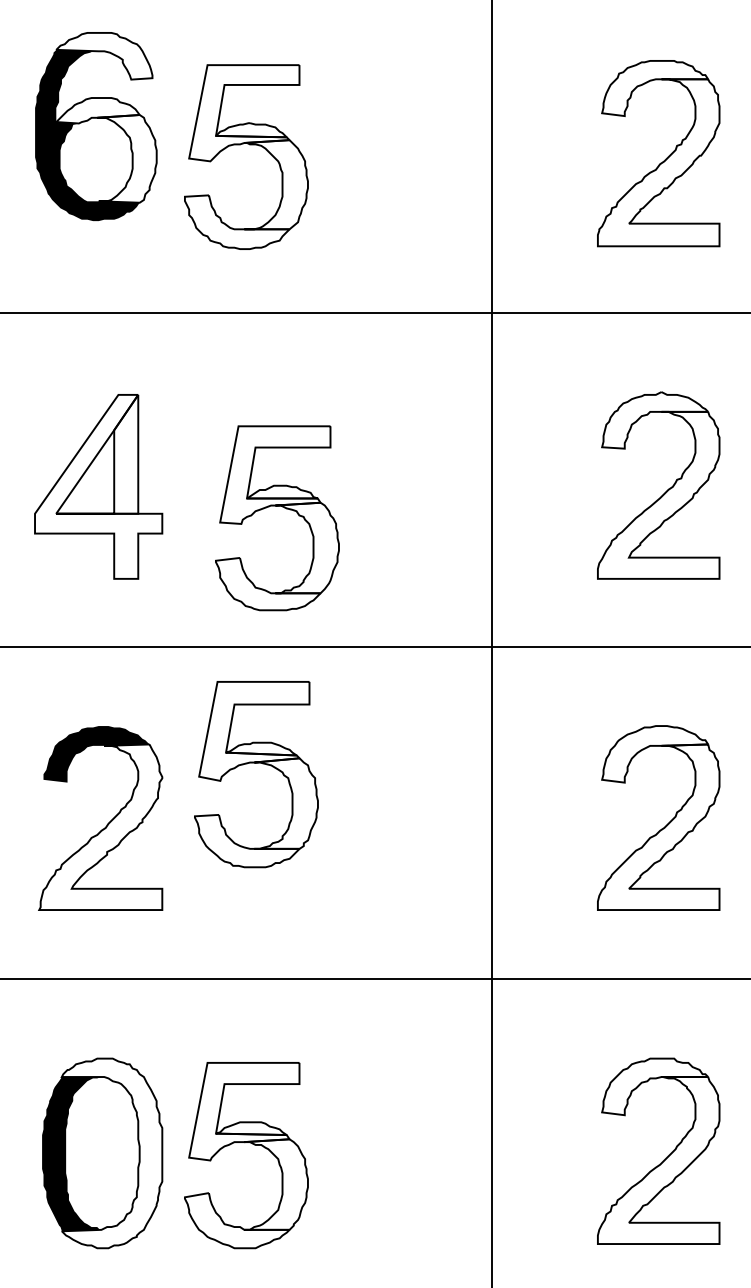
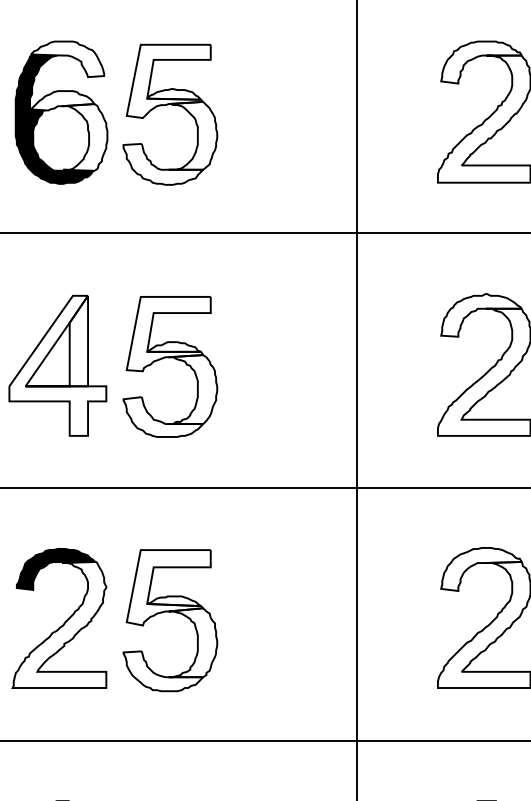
part: (96, 126) -> (61, 112), moved
part: (277, 506) -> (170, 357), moved
part: (256, 763) -> (170, 612), moved

